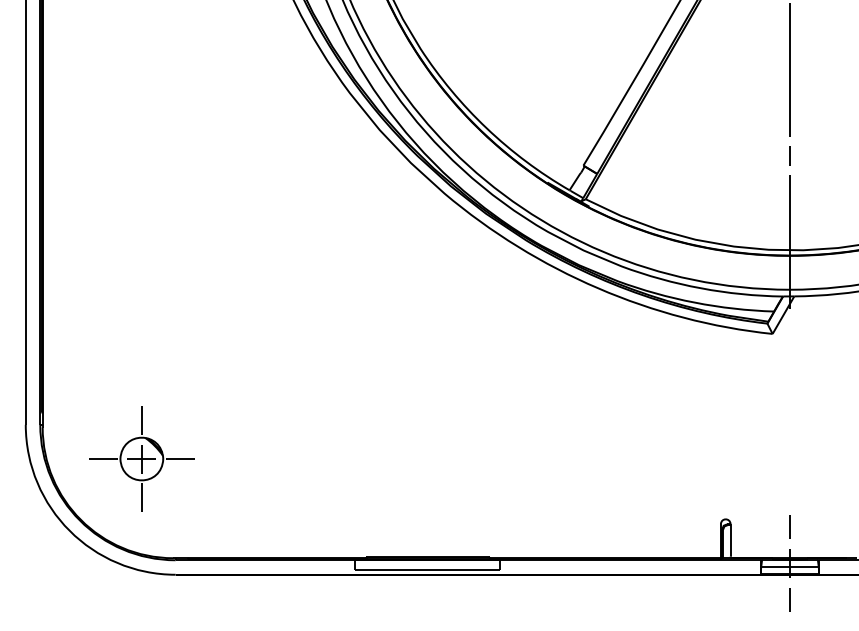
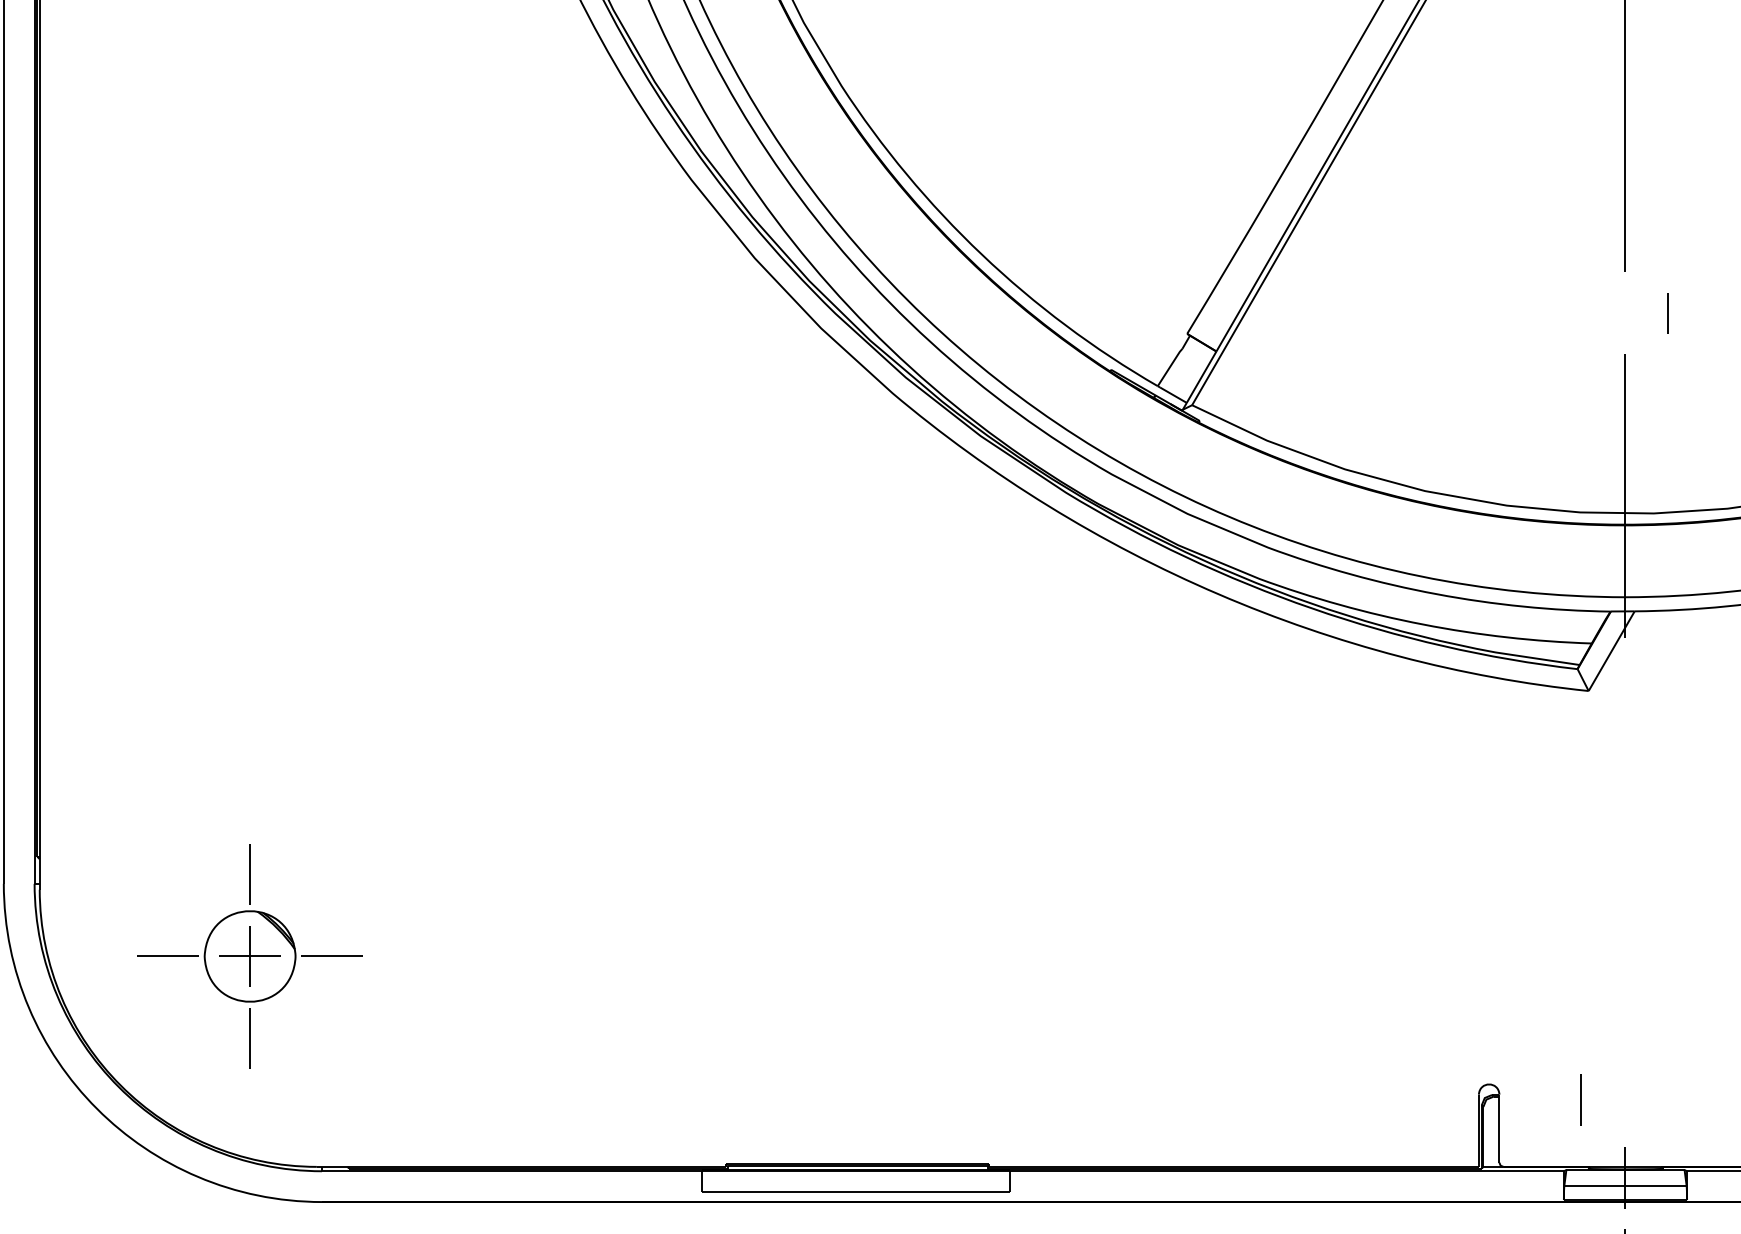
line: (789, 155) -> (1666, 312), moved
line: (789, 526) -> (1579, 1099), moved

